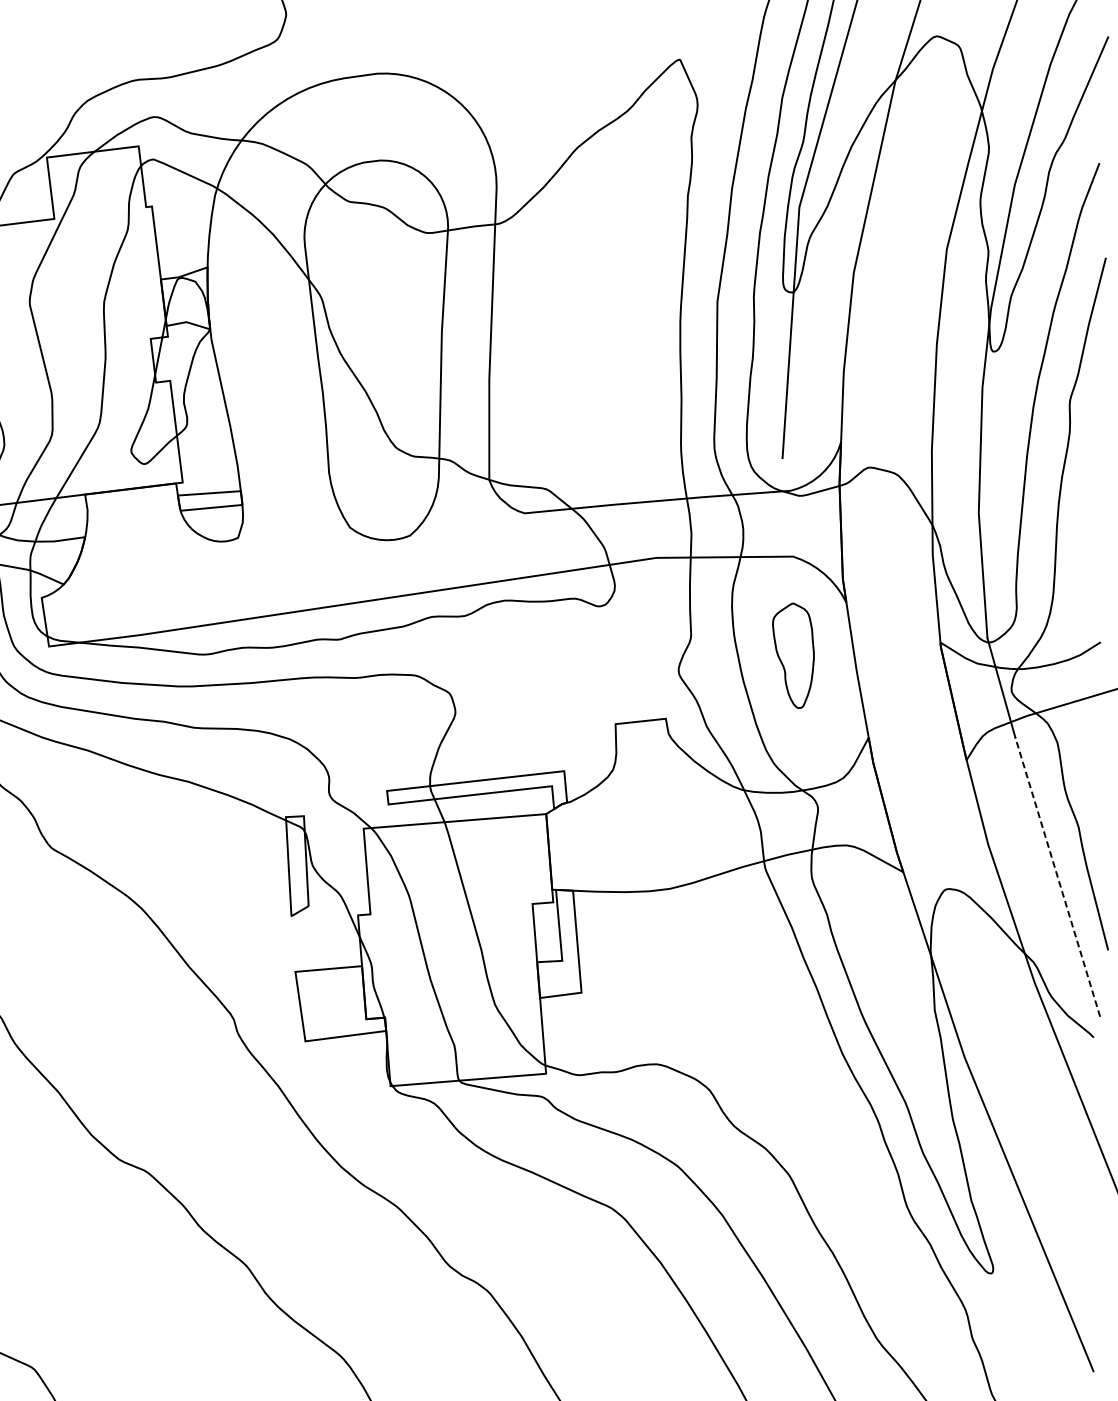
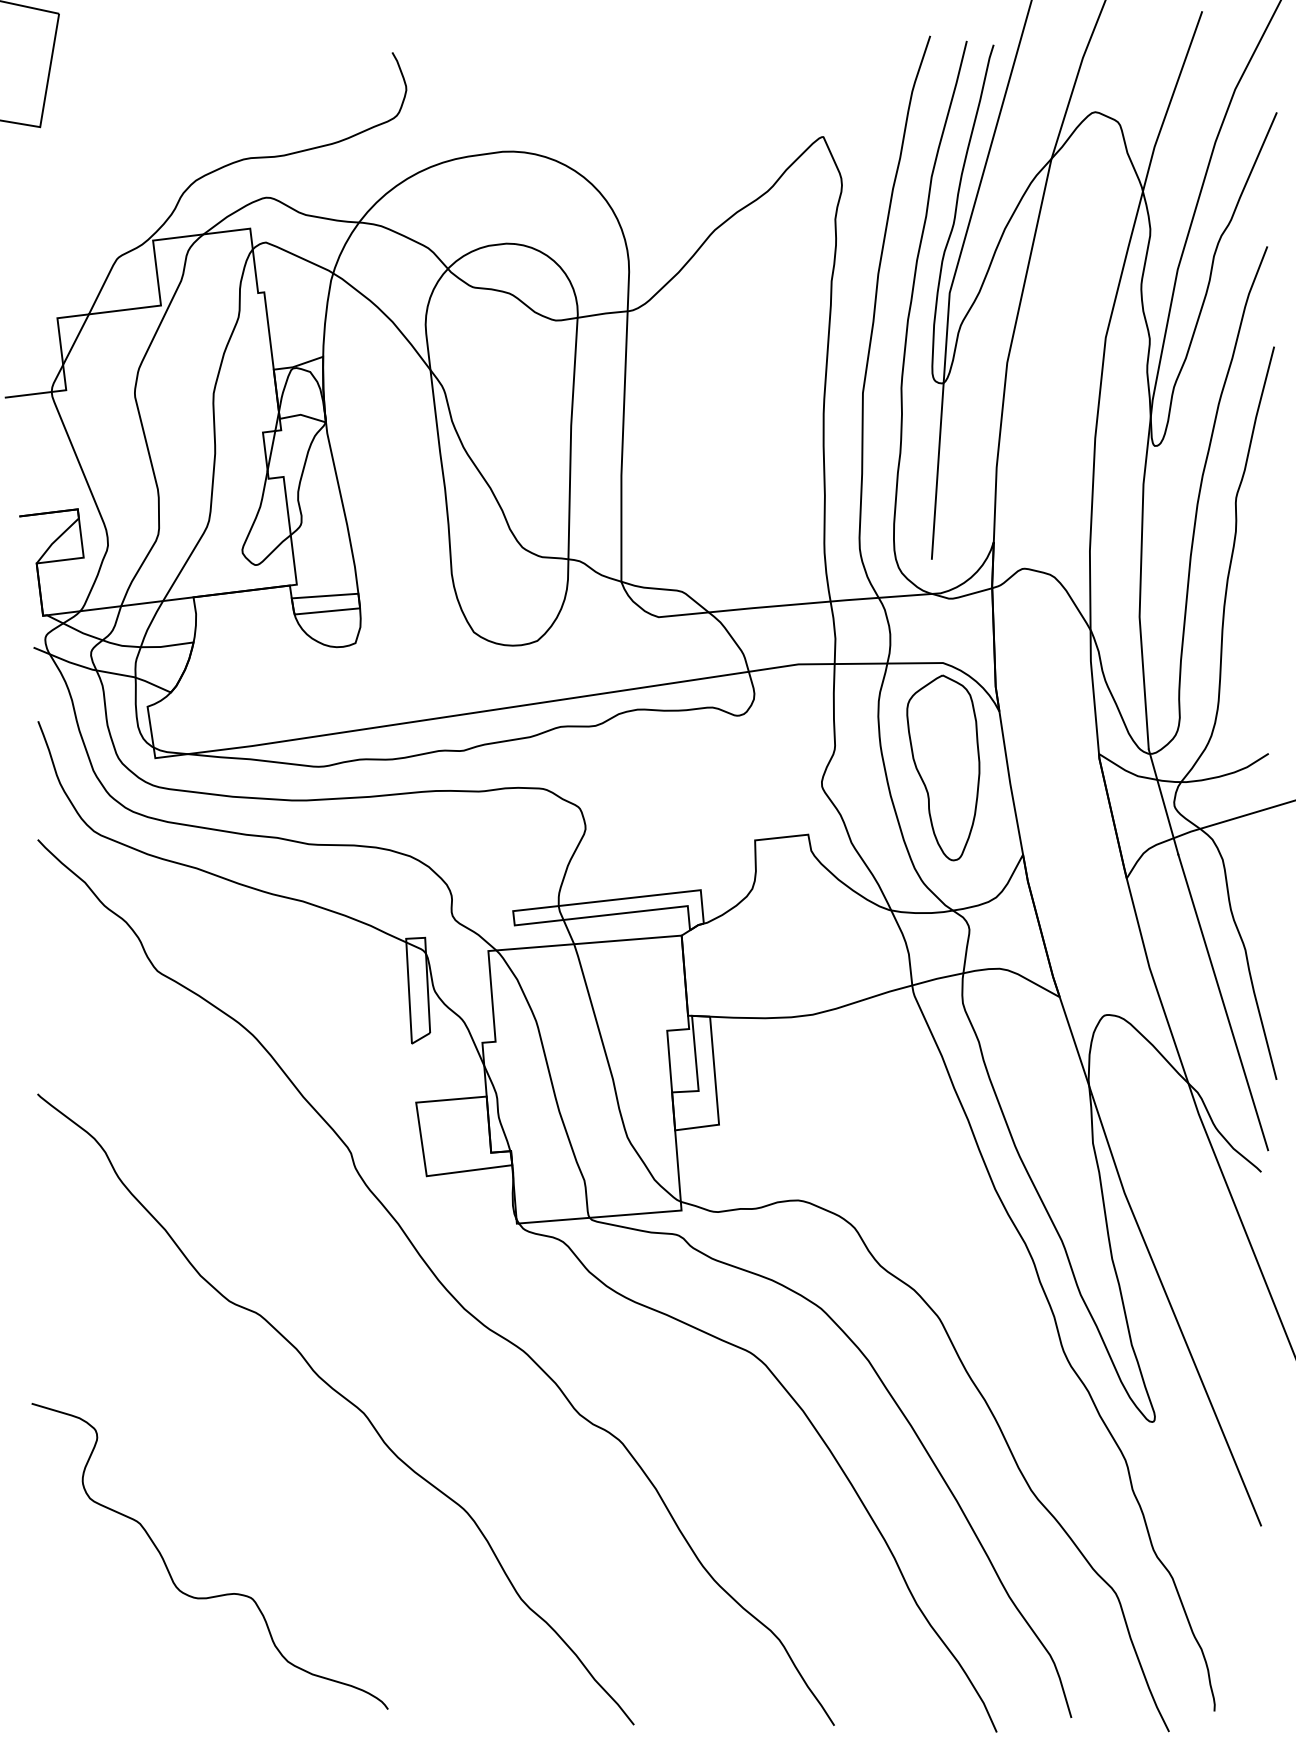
part: (793, 655) -> (943, 767), size x1.67
line: (1058, 876) -> (1223, 1001), dashed -> solid

